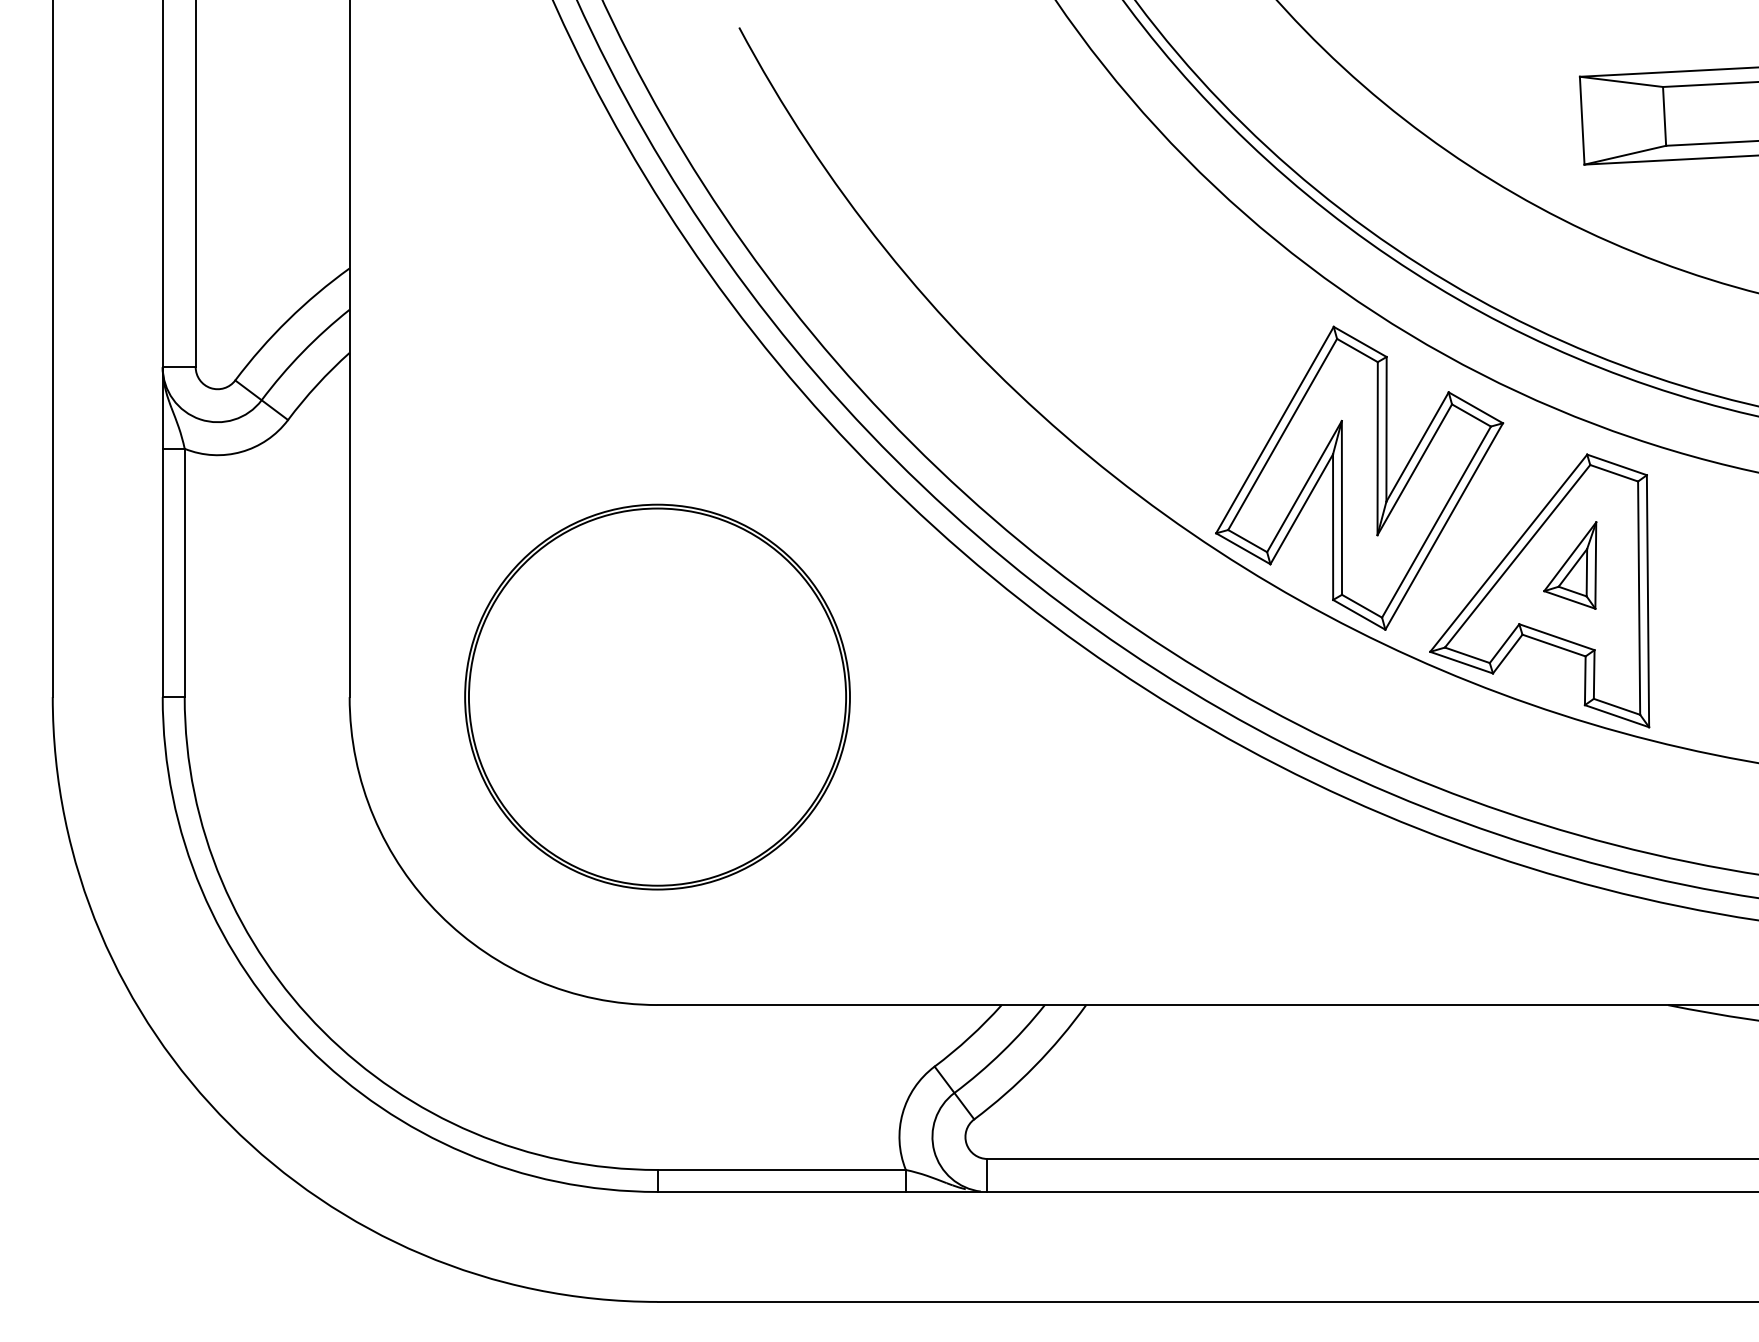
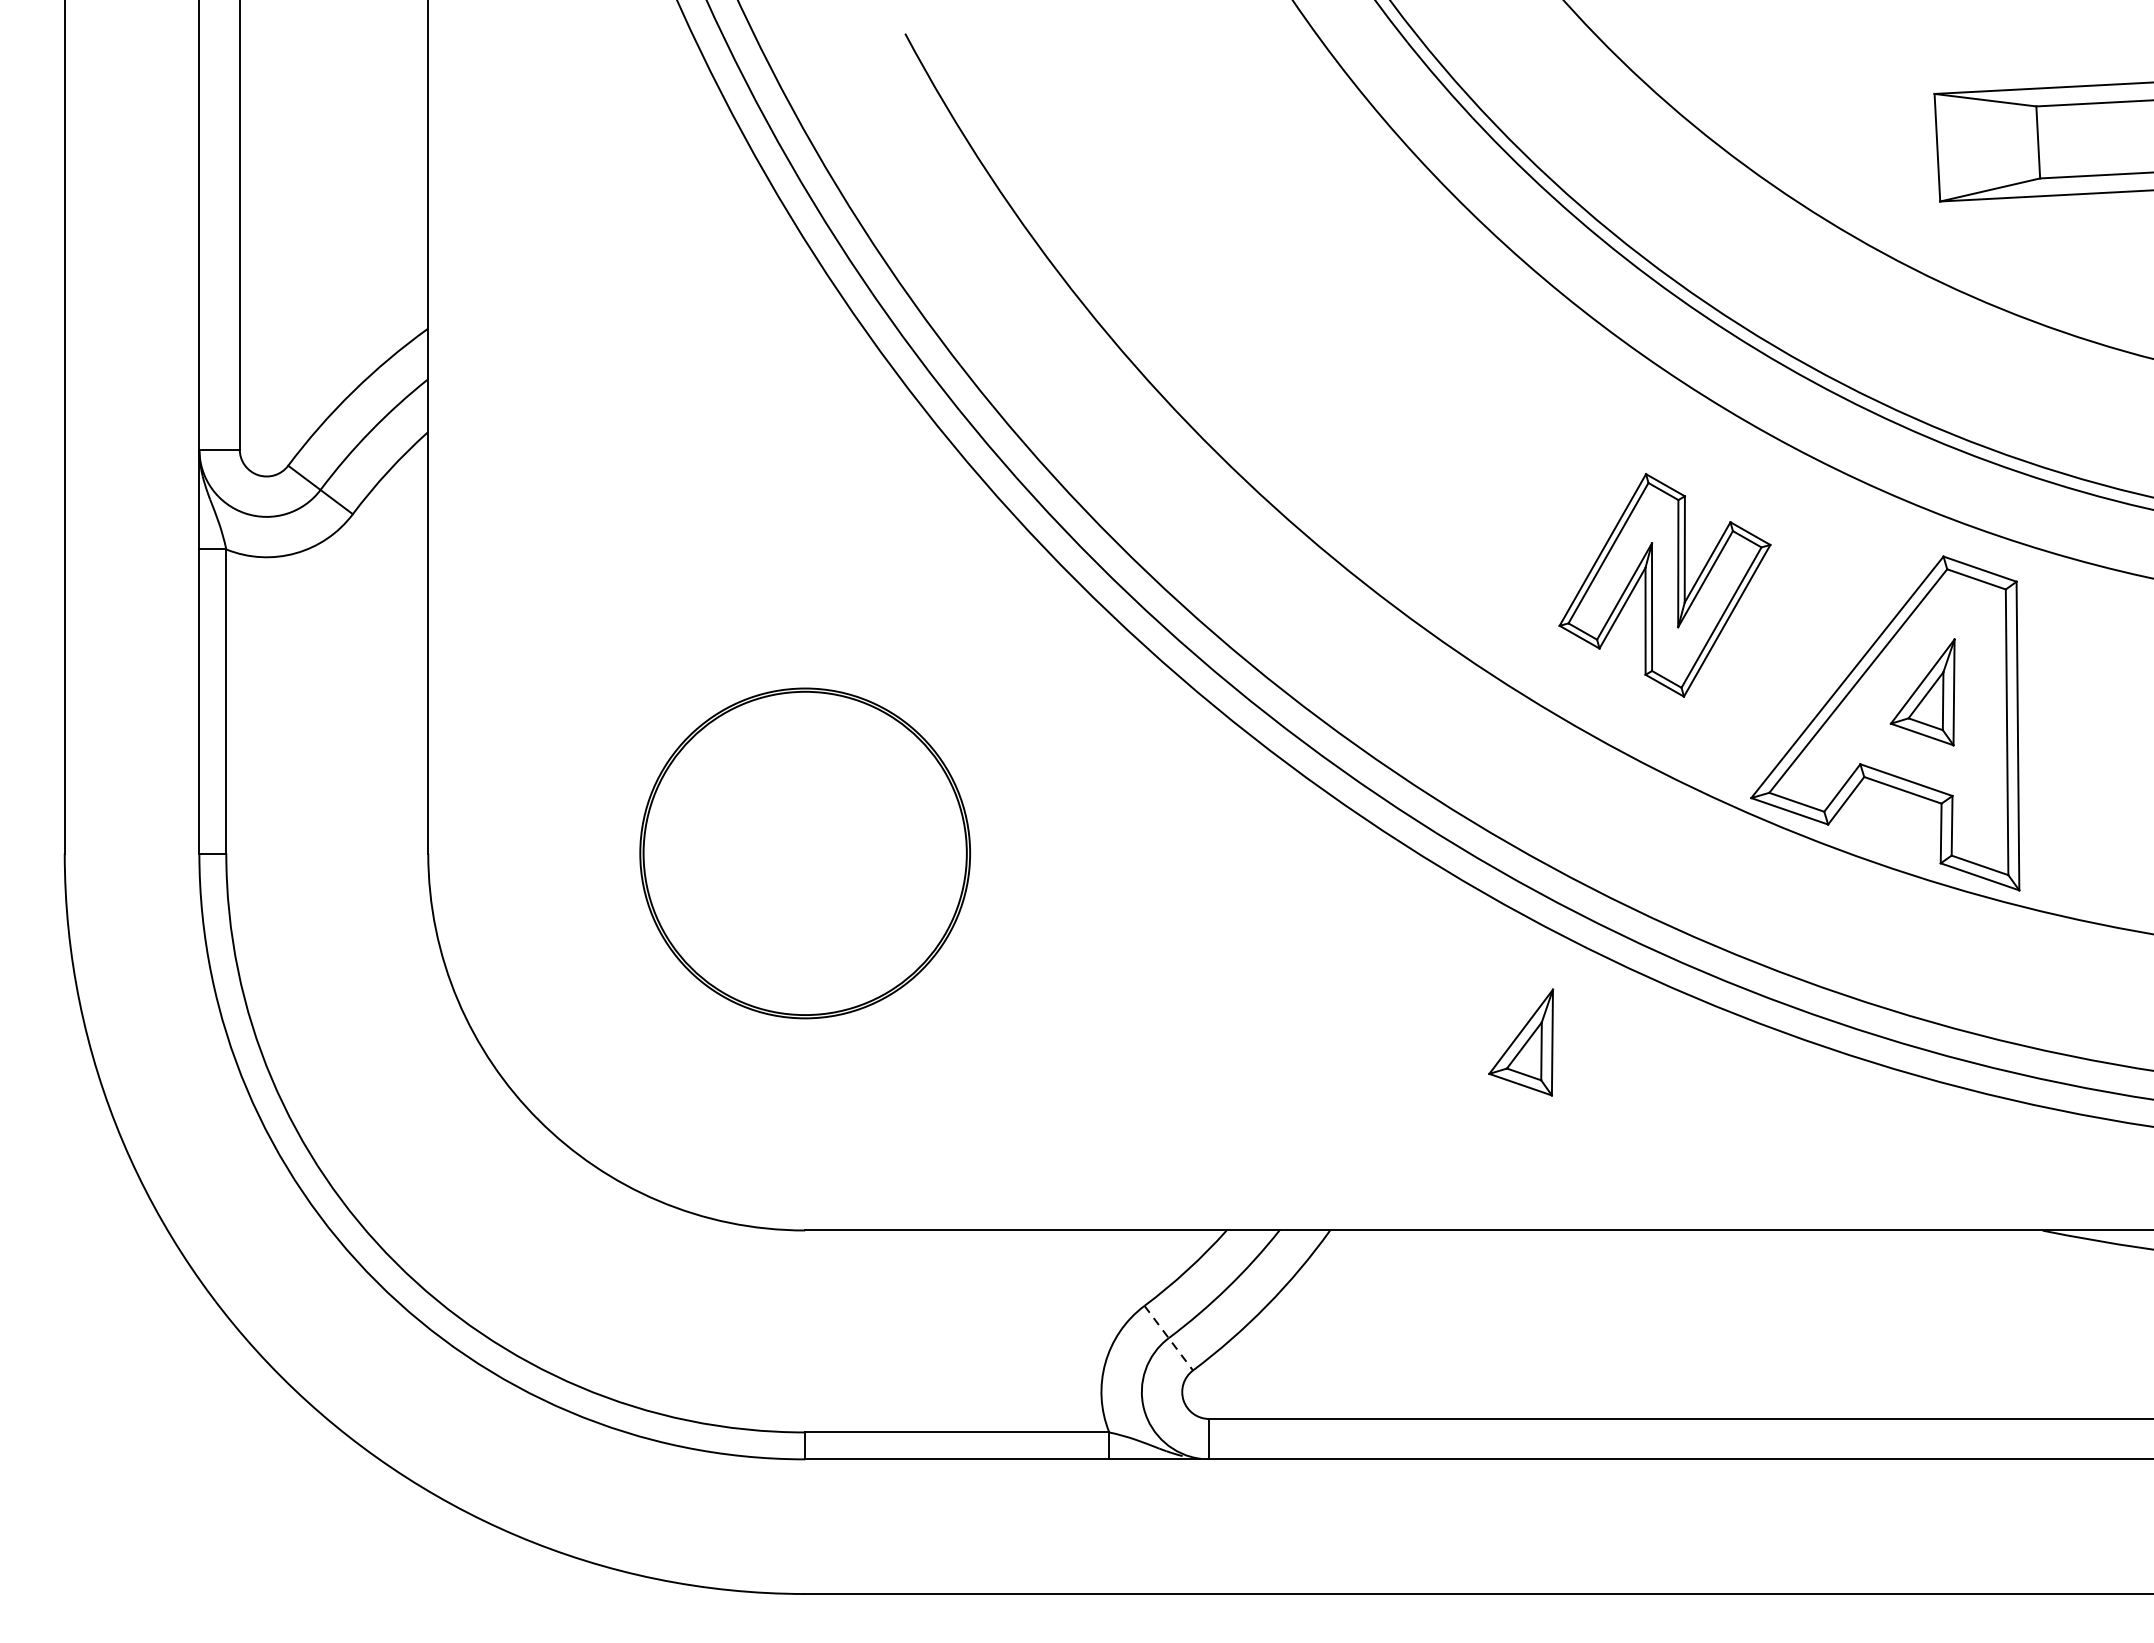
part: (1359, 477) -> (1664, 584), size x0.6
part: (657, 696) -> (805, 852), size x0.7
part: (1242, 851) -> (1521, 1042), added
line: (954, 1093) -> (1168, 1338), solid -> dashed

